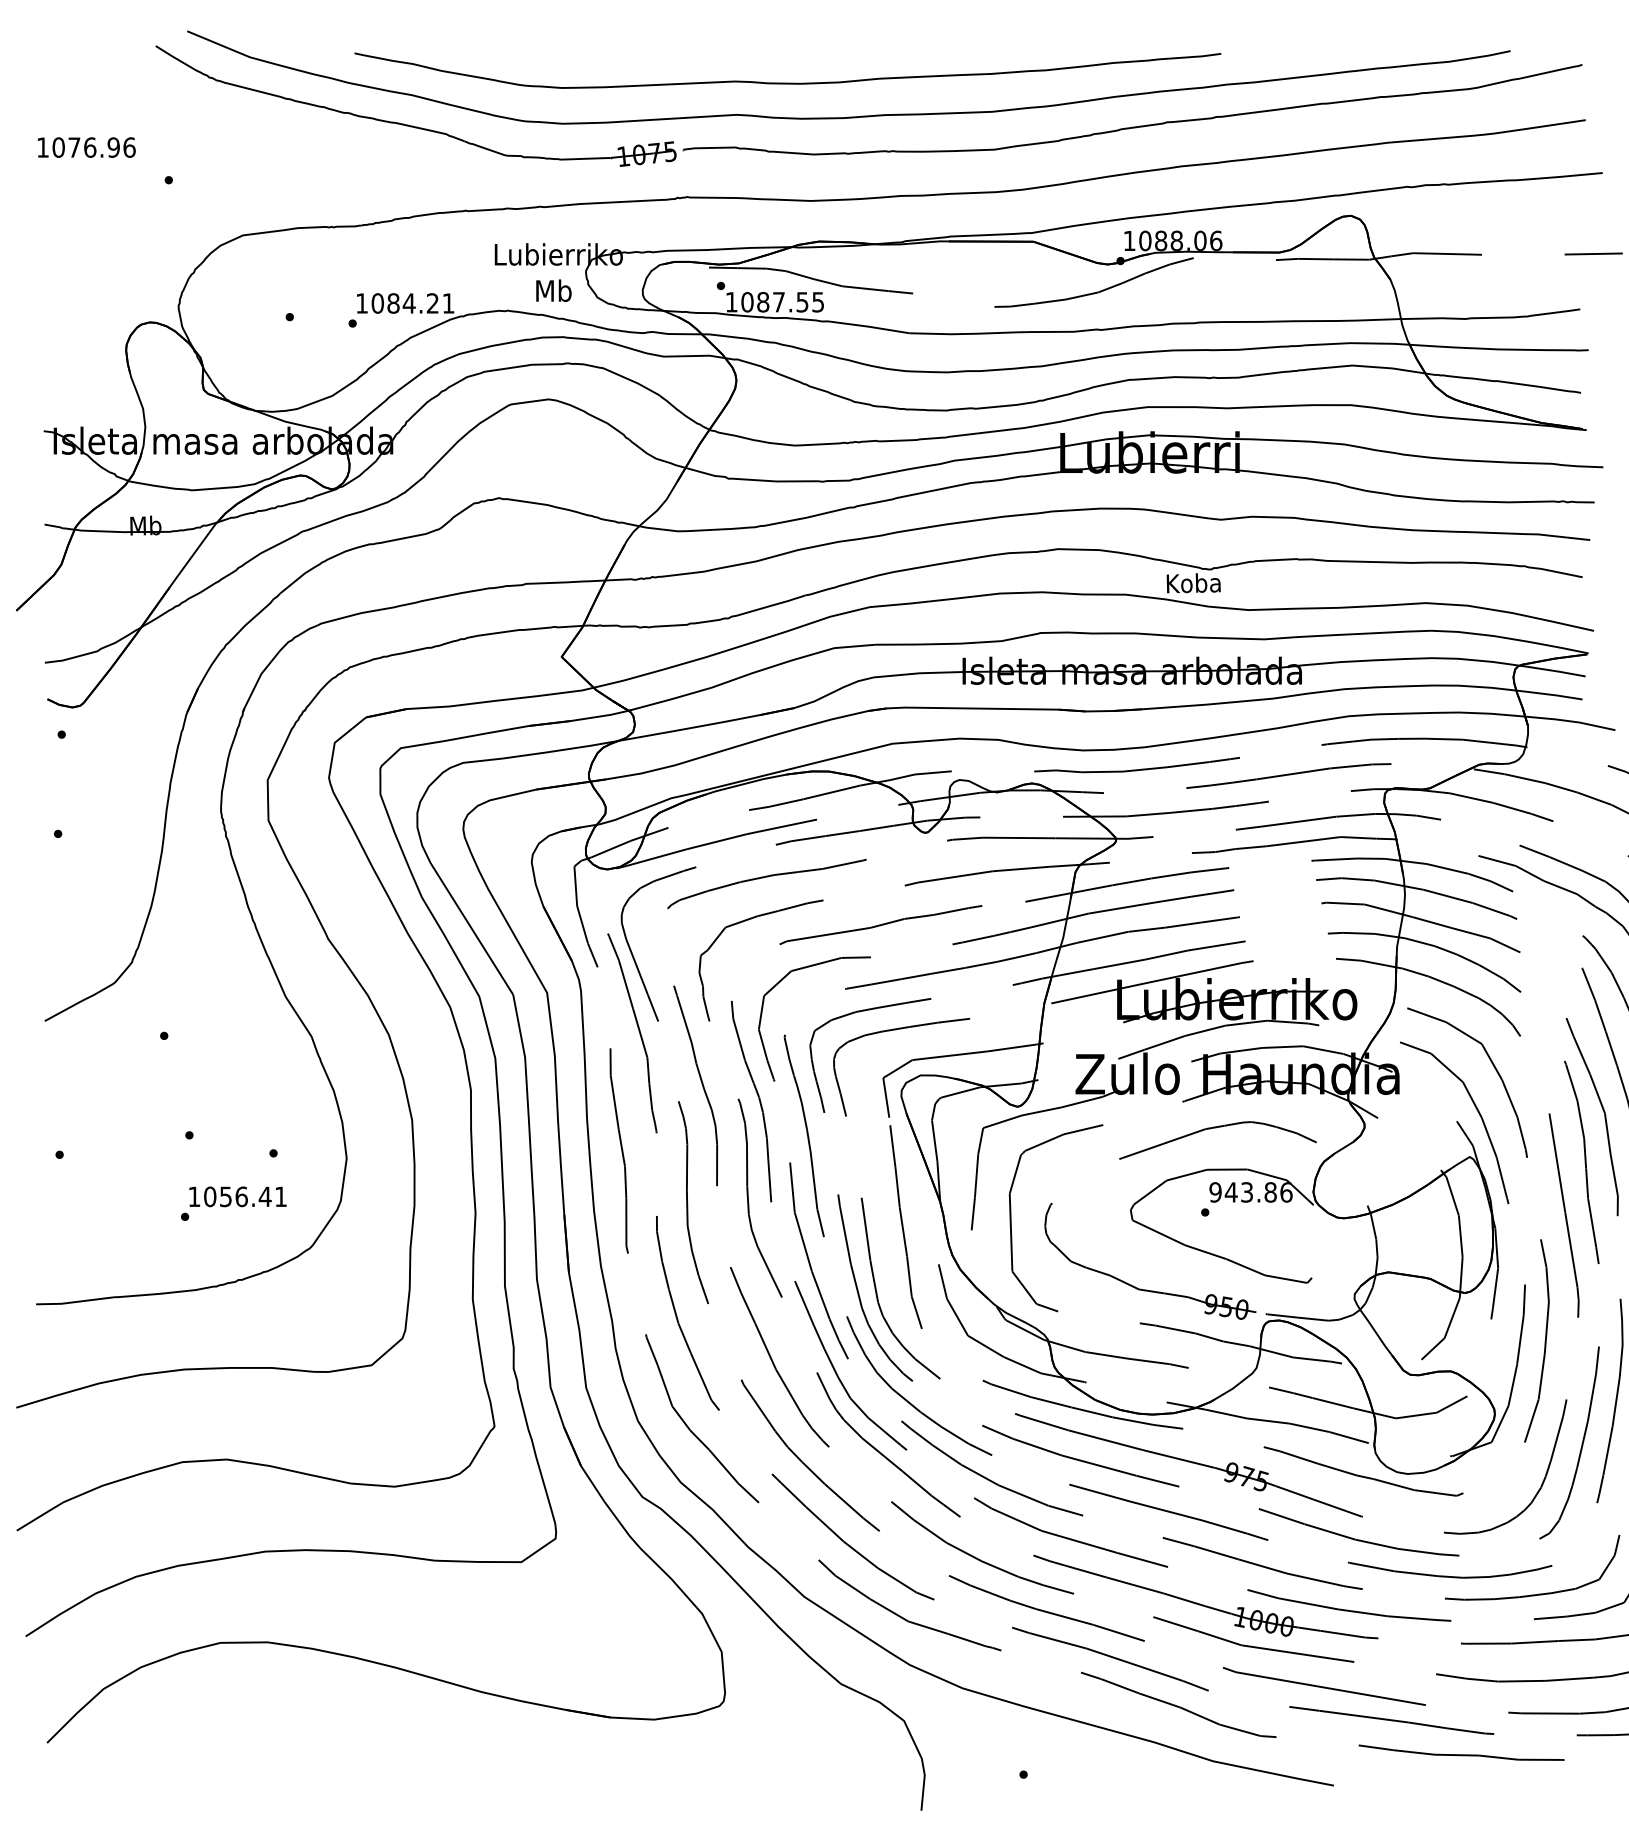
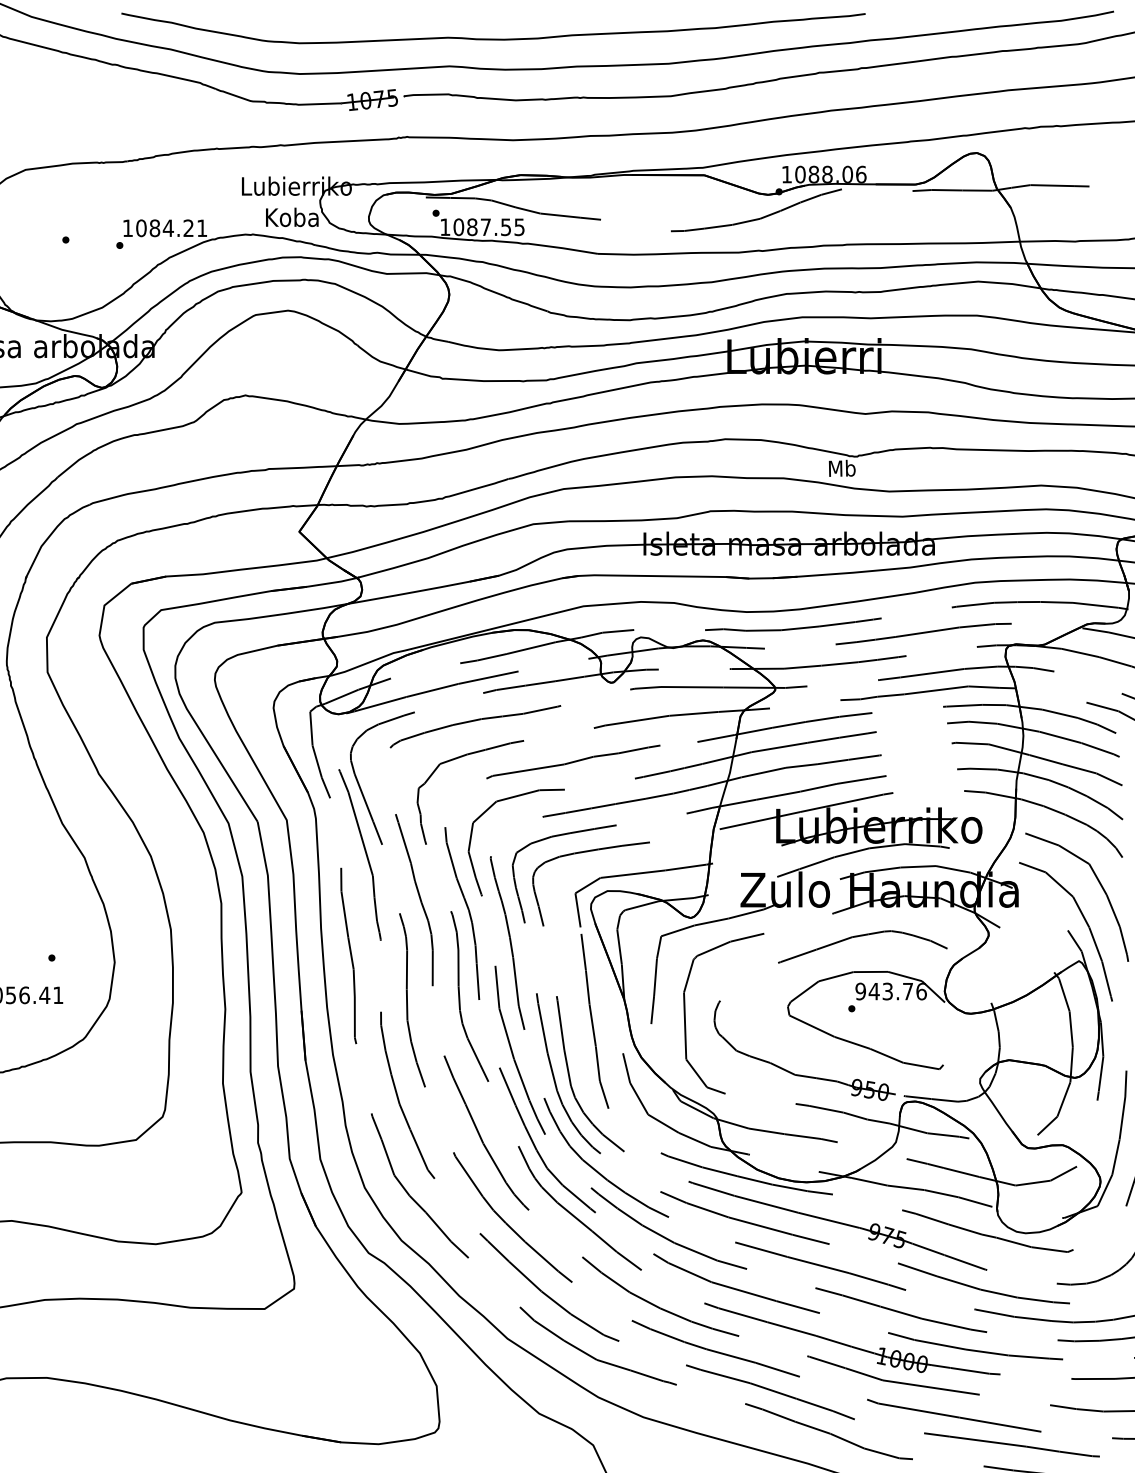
text: (553, 290) -> (292, 217), Mb -> Koba
text: (1193, 583) -> (841, 468), Koba -> Mb
text: (1270, 1192) -> (907, 991), 943.86 -> 943.76

